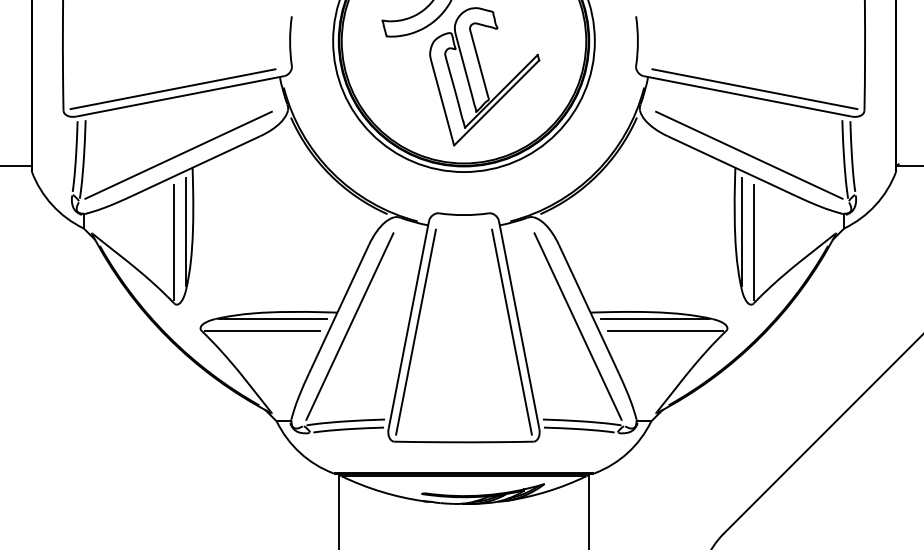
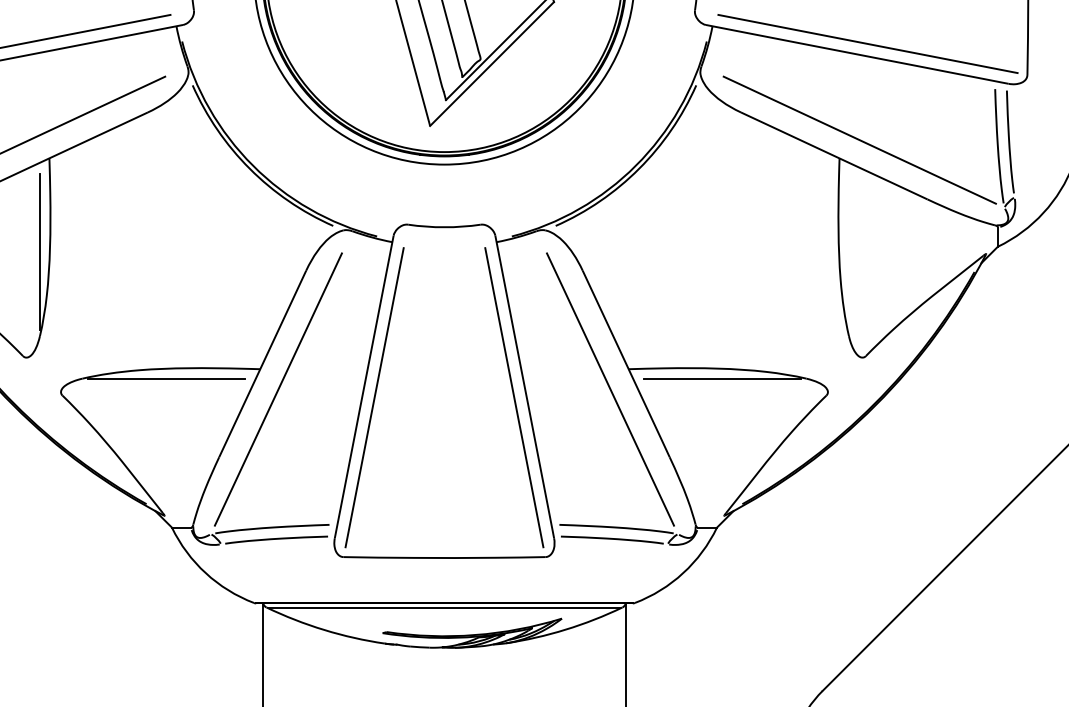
line: (741, 231) -> (848, 251), removed
line: (174, 242) -> (23, 267), removed
line: (753, 242) -> (865, 267), removed
line: (262, 330) -> (151, 395), removed
line: (664, 330) -> (736, 395), removed

